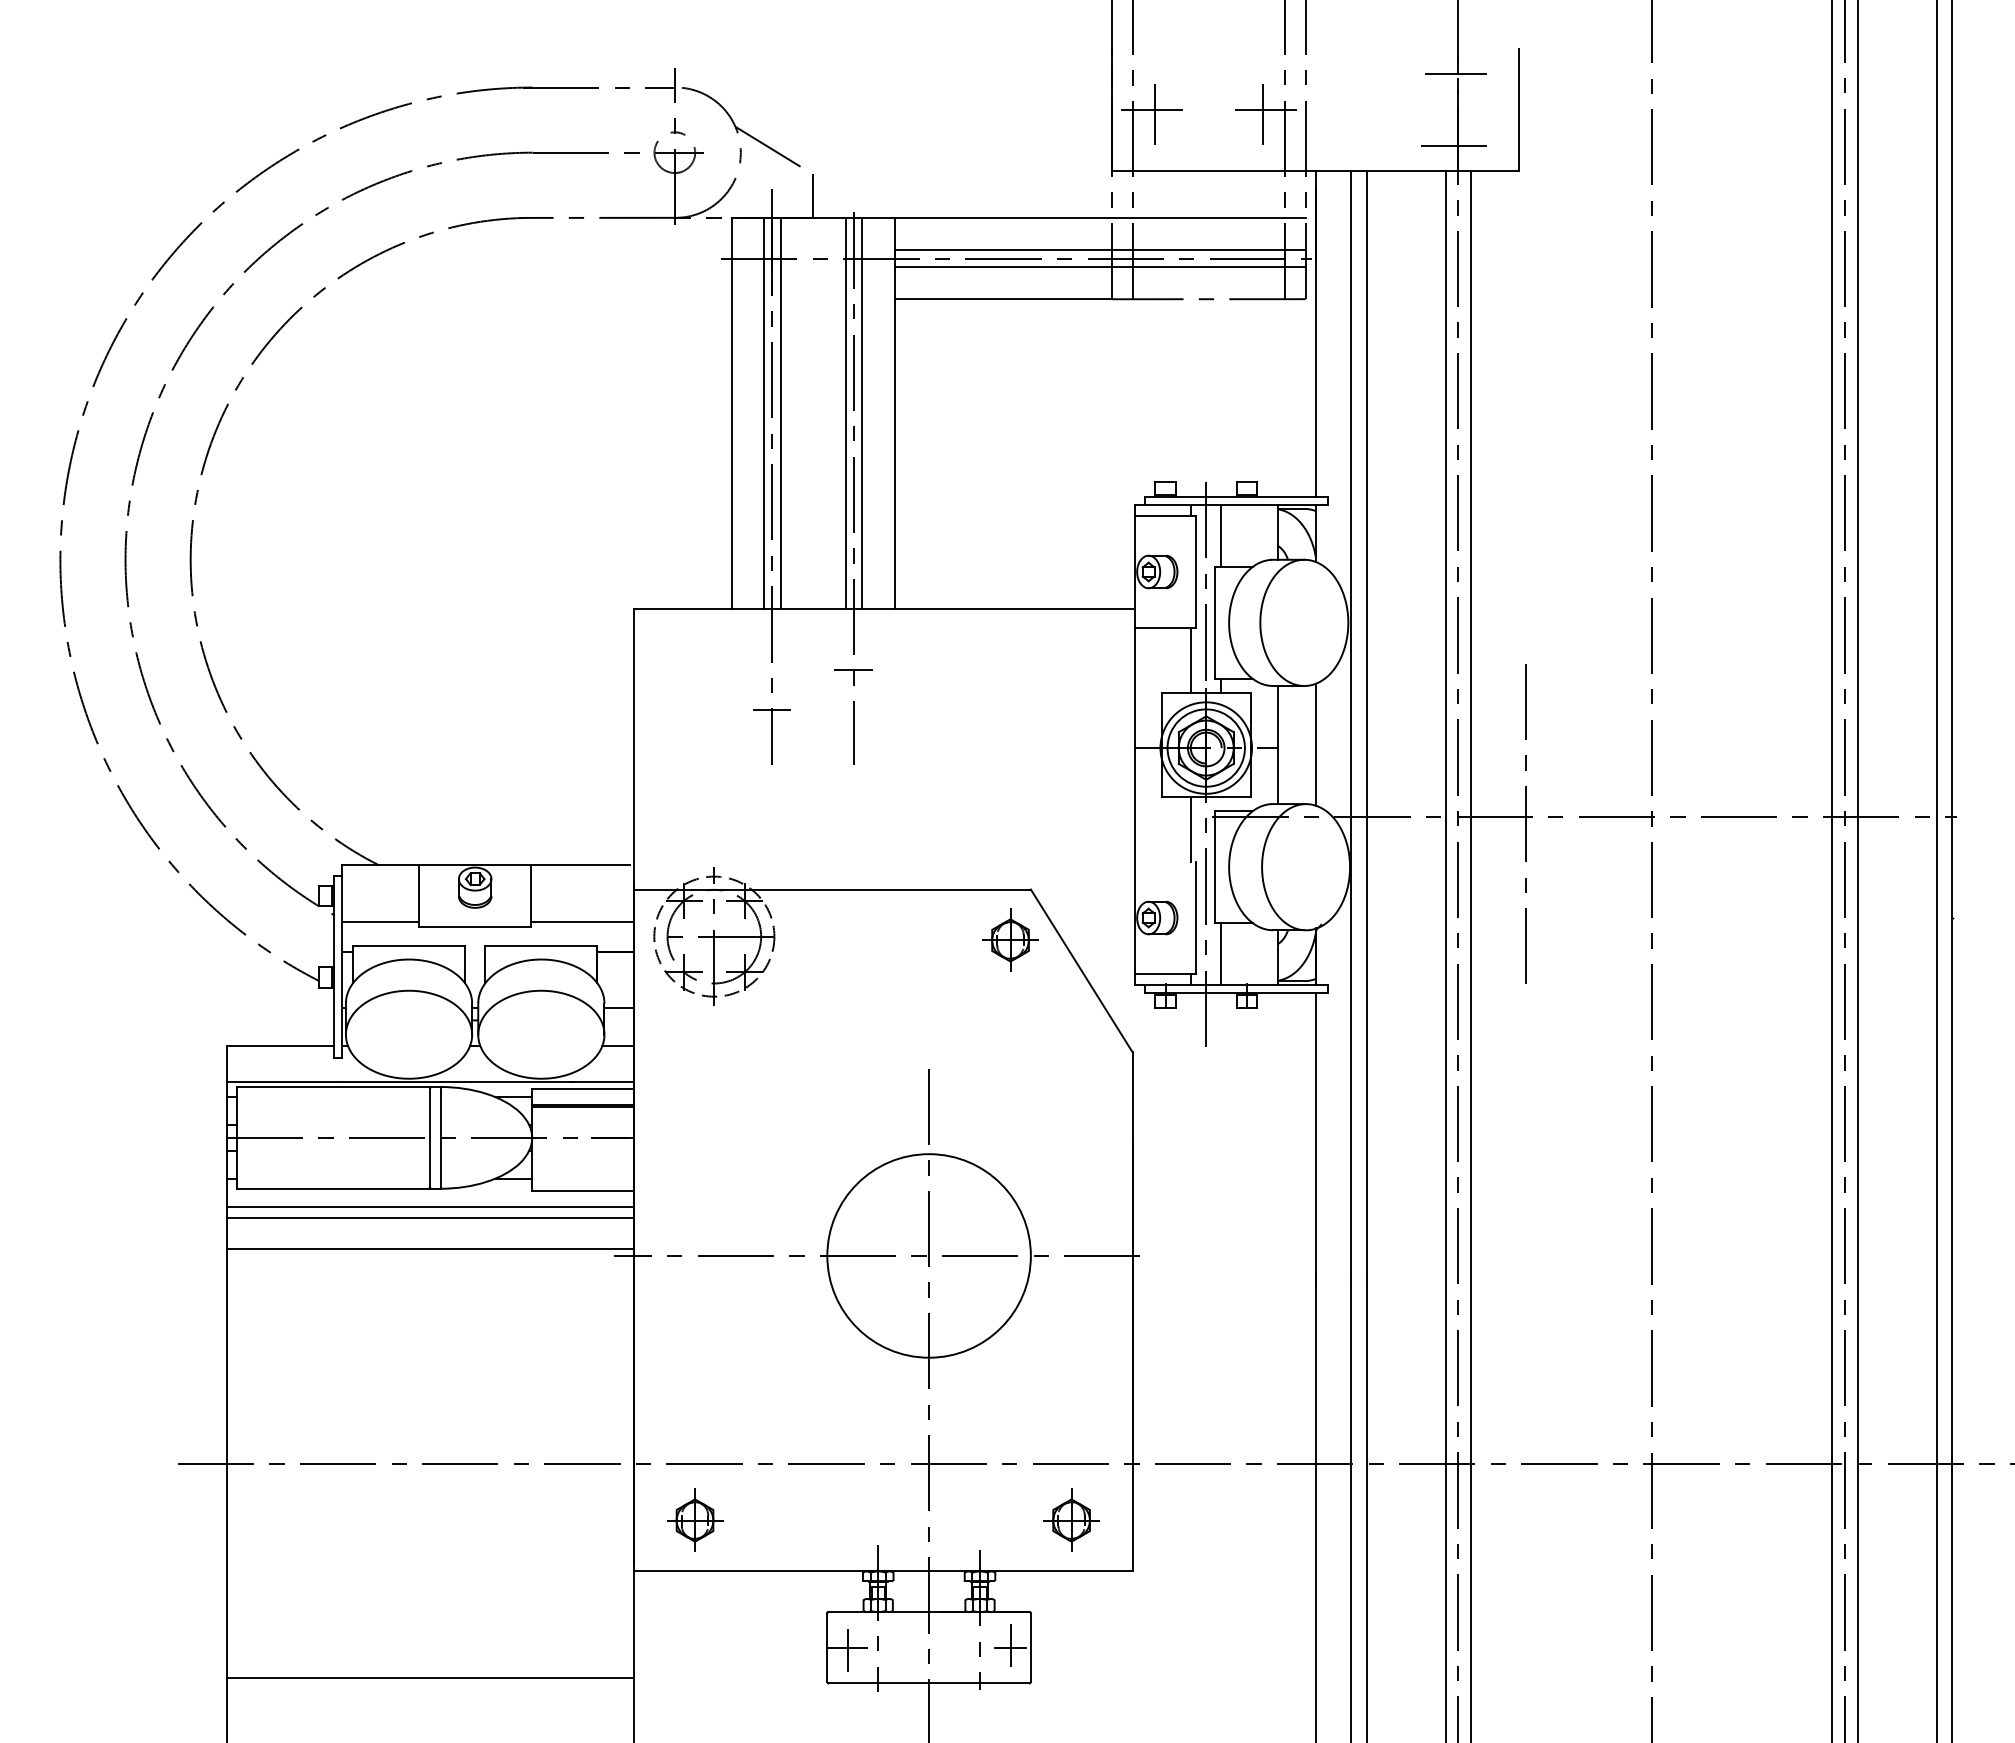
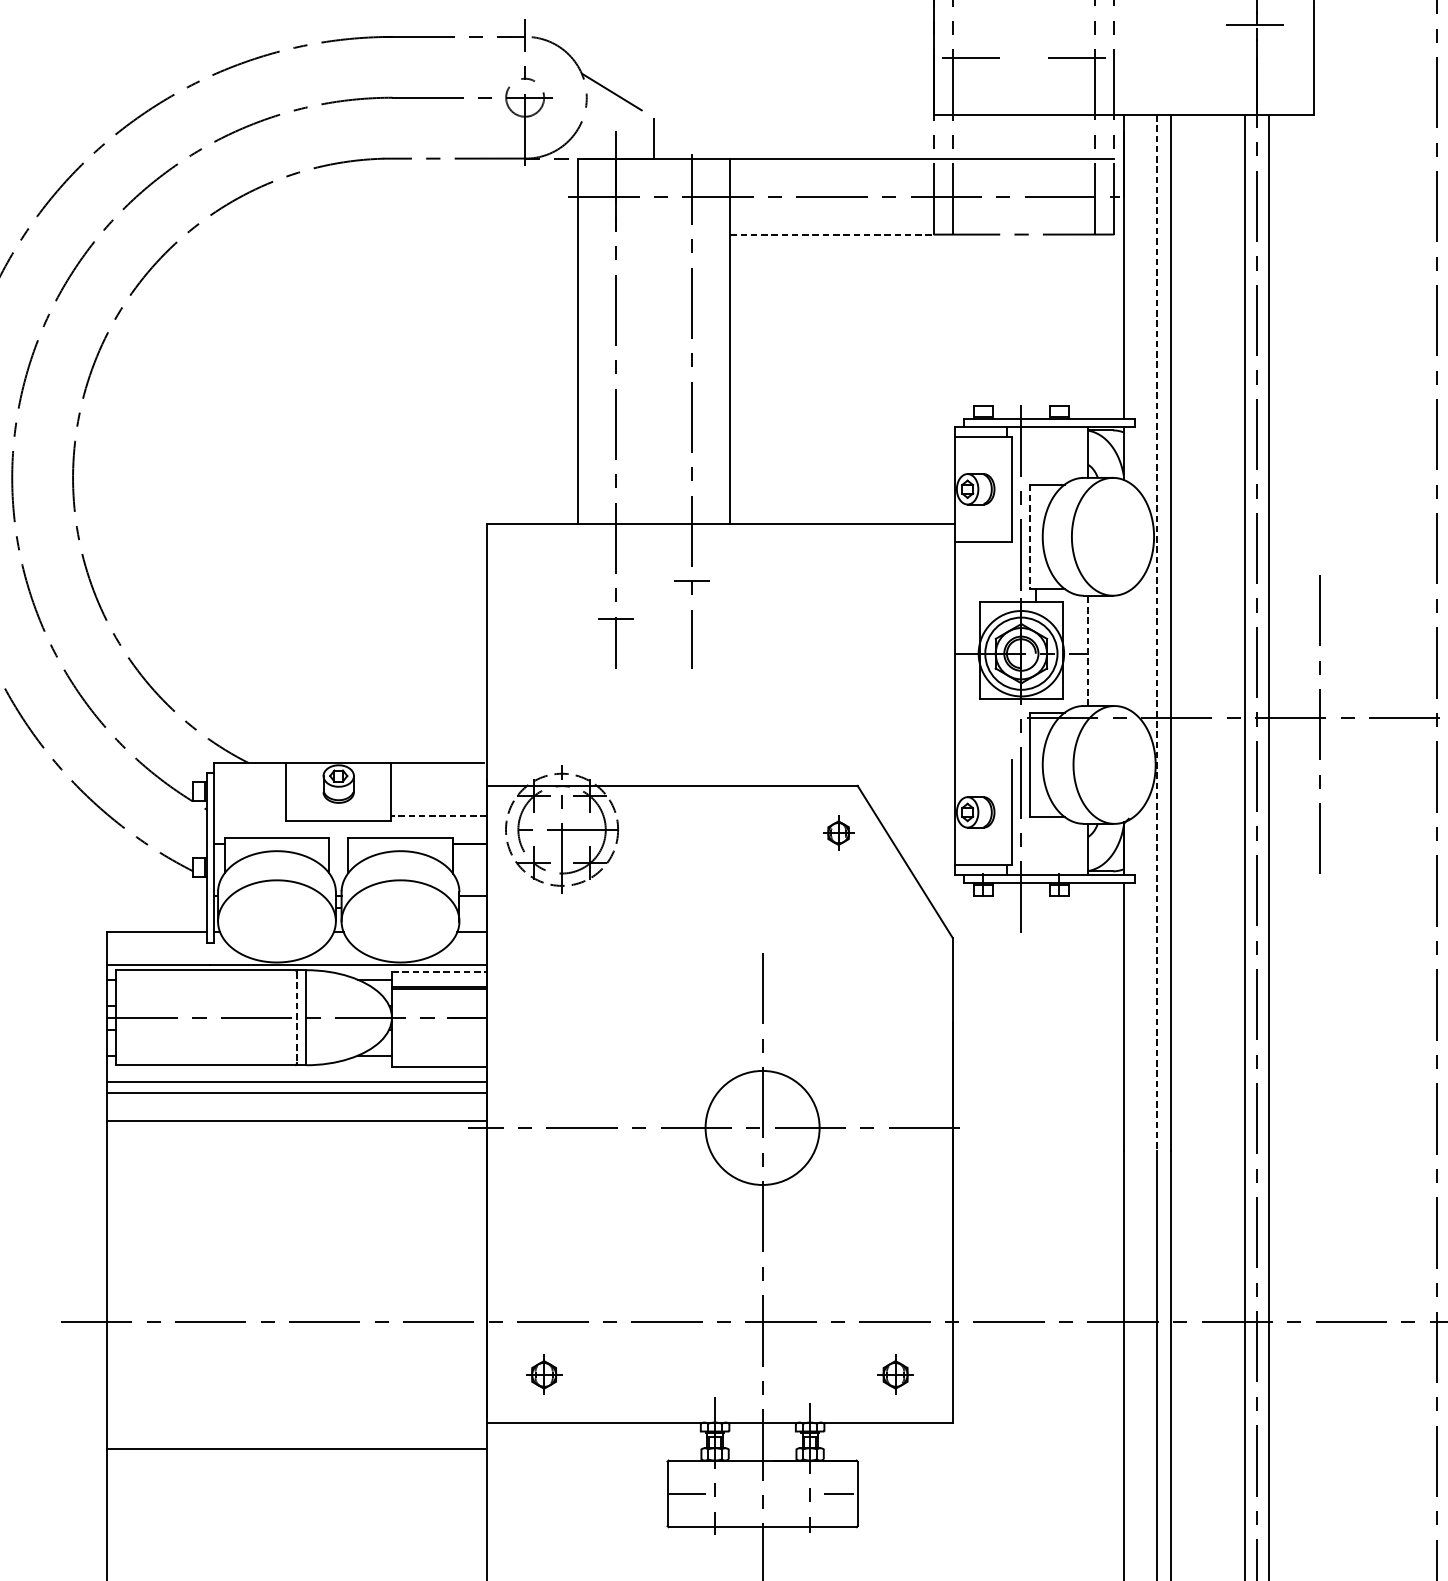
line: (1155, 114) -> (974, 62), removed
line: (1262, 114) -> (1073, 62), removed
line: (1453, 145) -> (1252, 91), removed
line: (1099, 250) -> (921, 189), removed
line: (1099, 266) -> (921, 204), removed
line: (1003, 299) -> (832, 234), solid -> dashed
line: (764, 412) -> (608, 340), removed
line: (780, 412) -> (623, 340), removed
line: (845, 412) -> (684, 340), removed
line: (861, 412) -> (699, 340), removed
line: (1221, 535) -> (1035, 455), removed
line: (1215, 622) -> (1030, 536), solid -> dashed
line: (1191, 660) -> (1007, 571), removed
line: (1351, 725) -> (1157, 632), solid -> dashed
line: (1277, 744) -> (1087, 650), solid -> dashed
line: (1315, 744) -> (1123, 650), removed
line: (1191, 829) -> (1007, 729), removed
line: (380, 921) -> (250, 815), removed
line: (582, 921) -> (438, 815), solid -> dashed
part: (1010, 939) -> (838, 832), size x0.6
line: (1221, 954) -> (1035, 846), removed
line: (583, 1089) -> (439, 972), solid -> dashed
line: (430, 1137) -> (297, 1017), solid -> dashed
circle: (928, 1255) -> (762, 1127), size x0.6
part: (695, 1519) -> (544, 1374), size x0.7
part: (1071, 1519) -> (895, 1374), size x0.7
line: (1010, 1644) -> (838, 1490), removed
line: (847, 1650) -> (686, 1496), removed
line: (429, 1678) -> (296, 1449), moved

